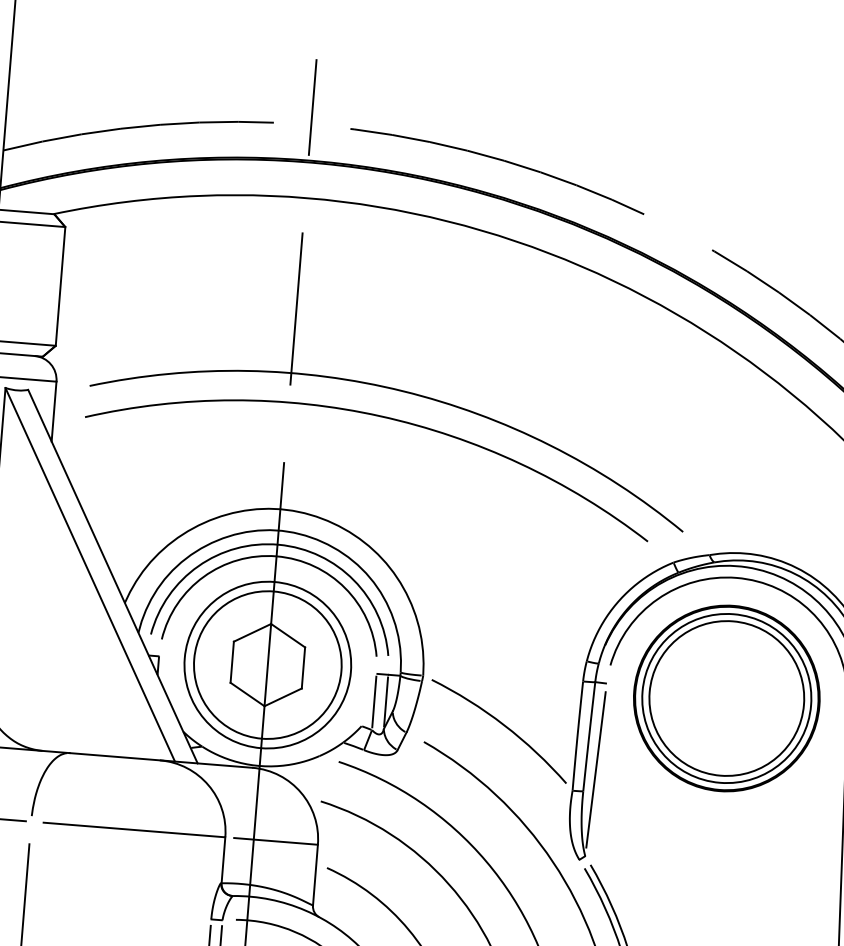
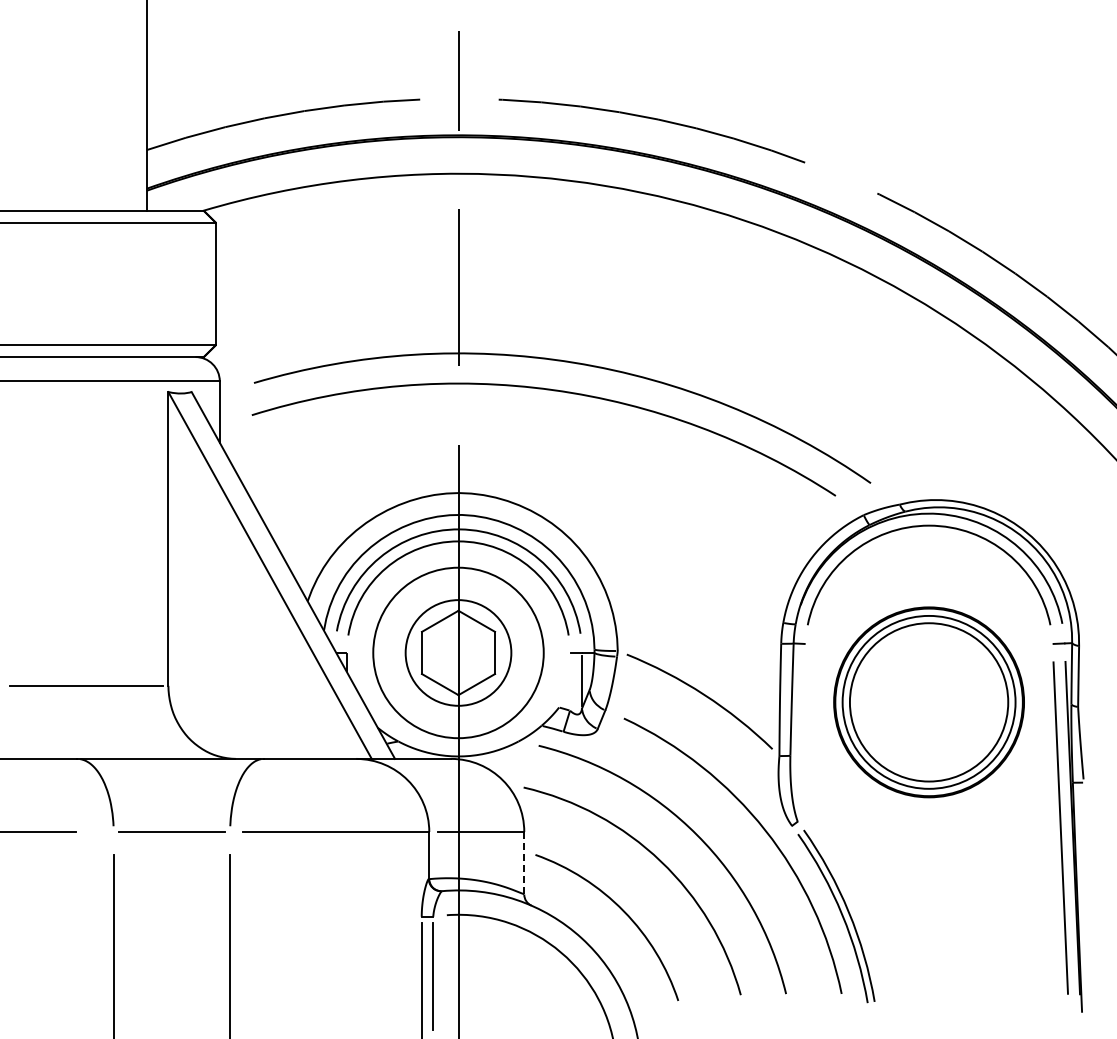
circle: (267, 664) -> (458, 652), size x0.7
part: (726, 698) -> (928, 702), moved
line: (374, 701) -> (570, 681), removed
line: (595, 769) -> (801, 732), removed
line: (315, 875) -> (524, 863), solid -> dashed

